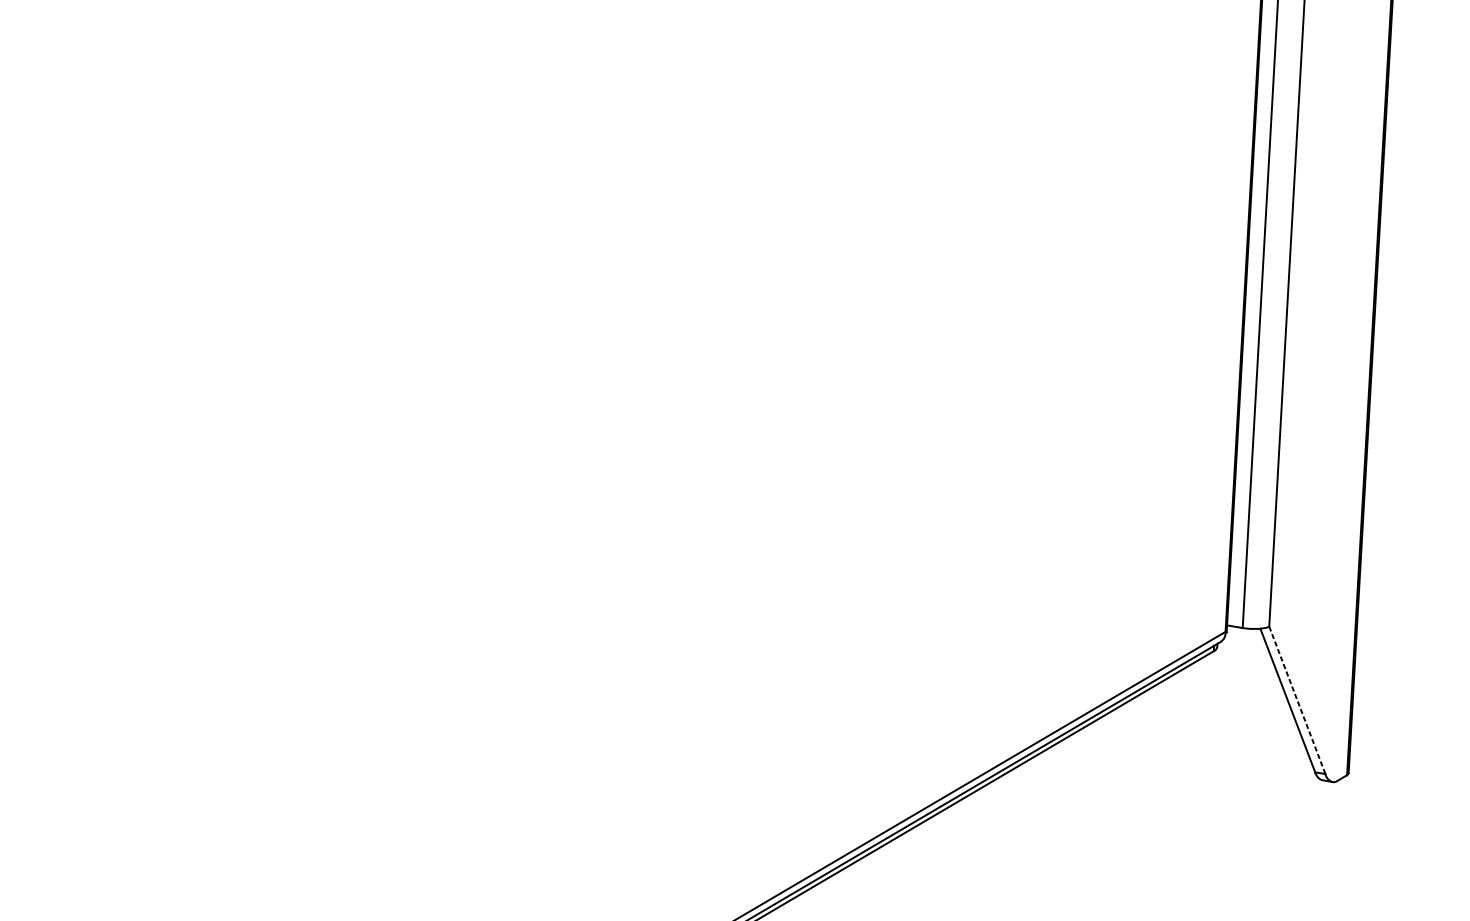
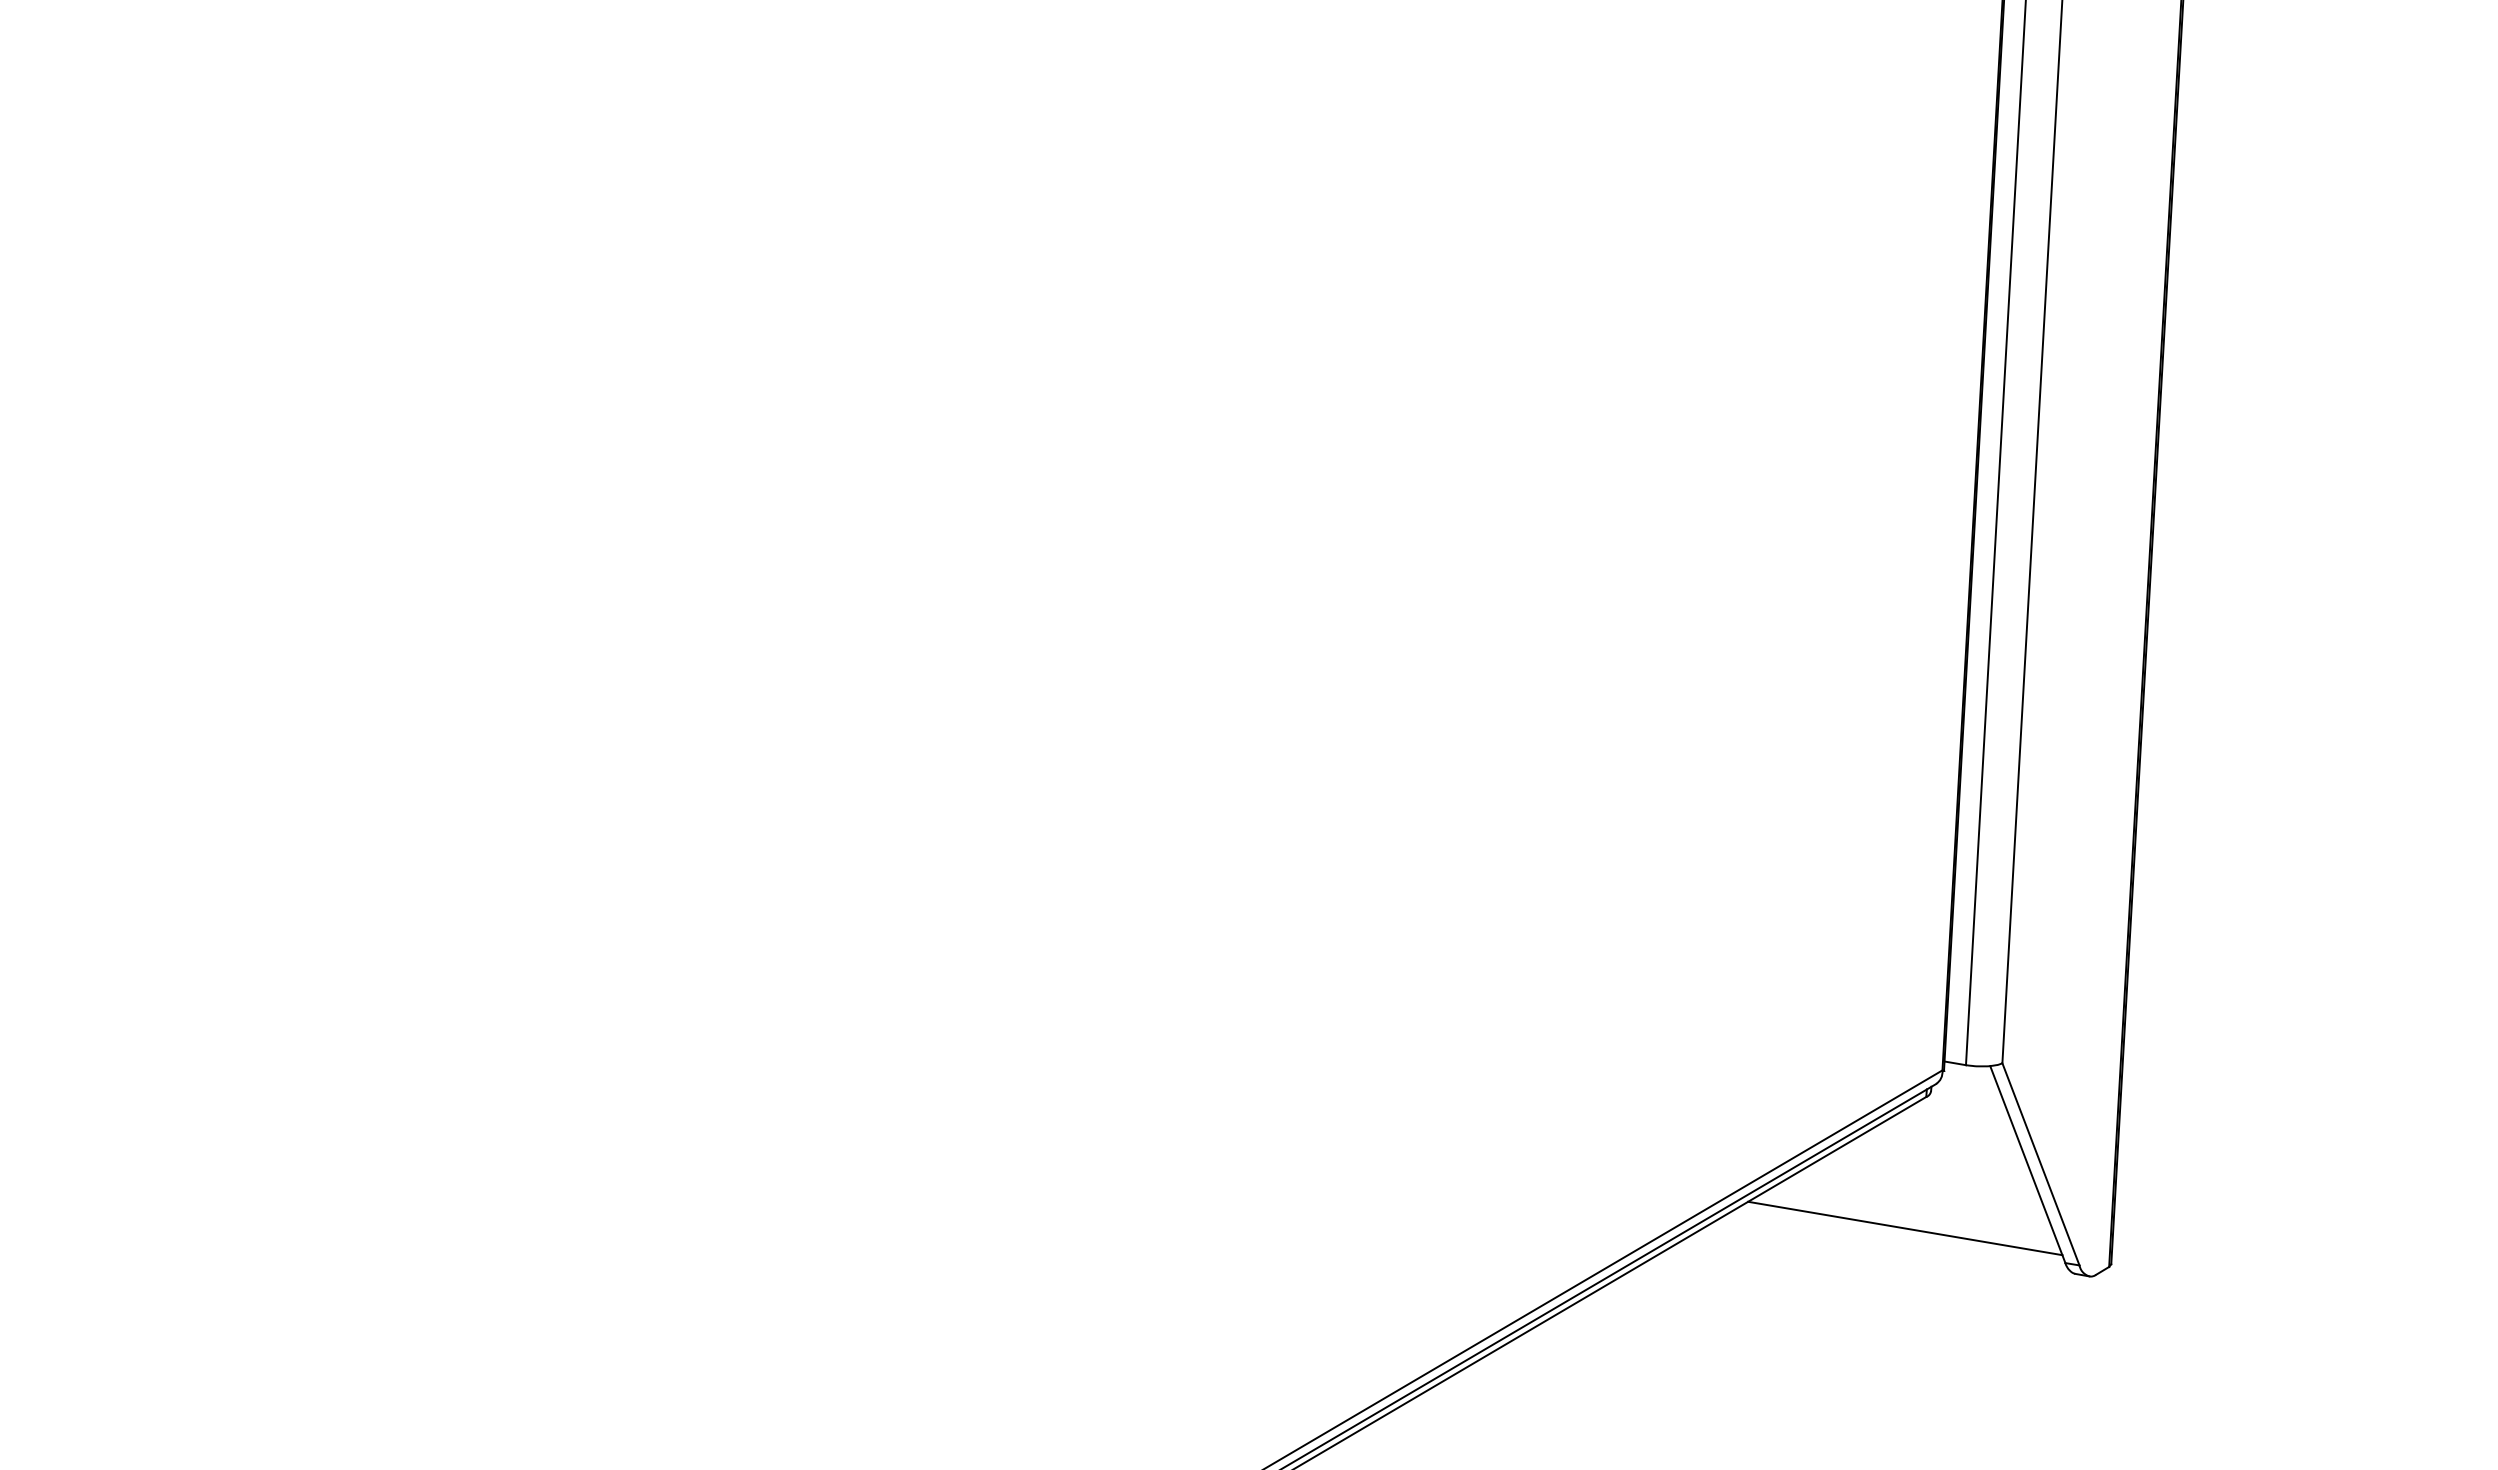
line: (1297, 700) -> (2041, 1164), dashed -> solid
line: (1198, 747) -> (1905, 1228), added

